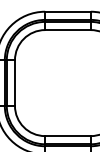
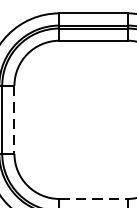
line: (14, 83) -> (13, 120), solid -> dashed
line: (67, 136) -> (92, 199), solid -> dashed

